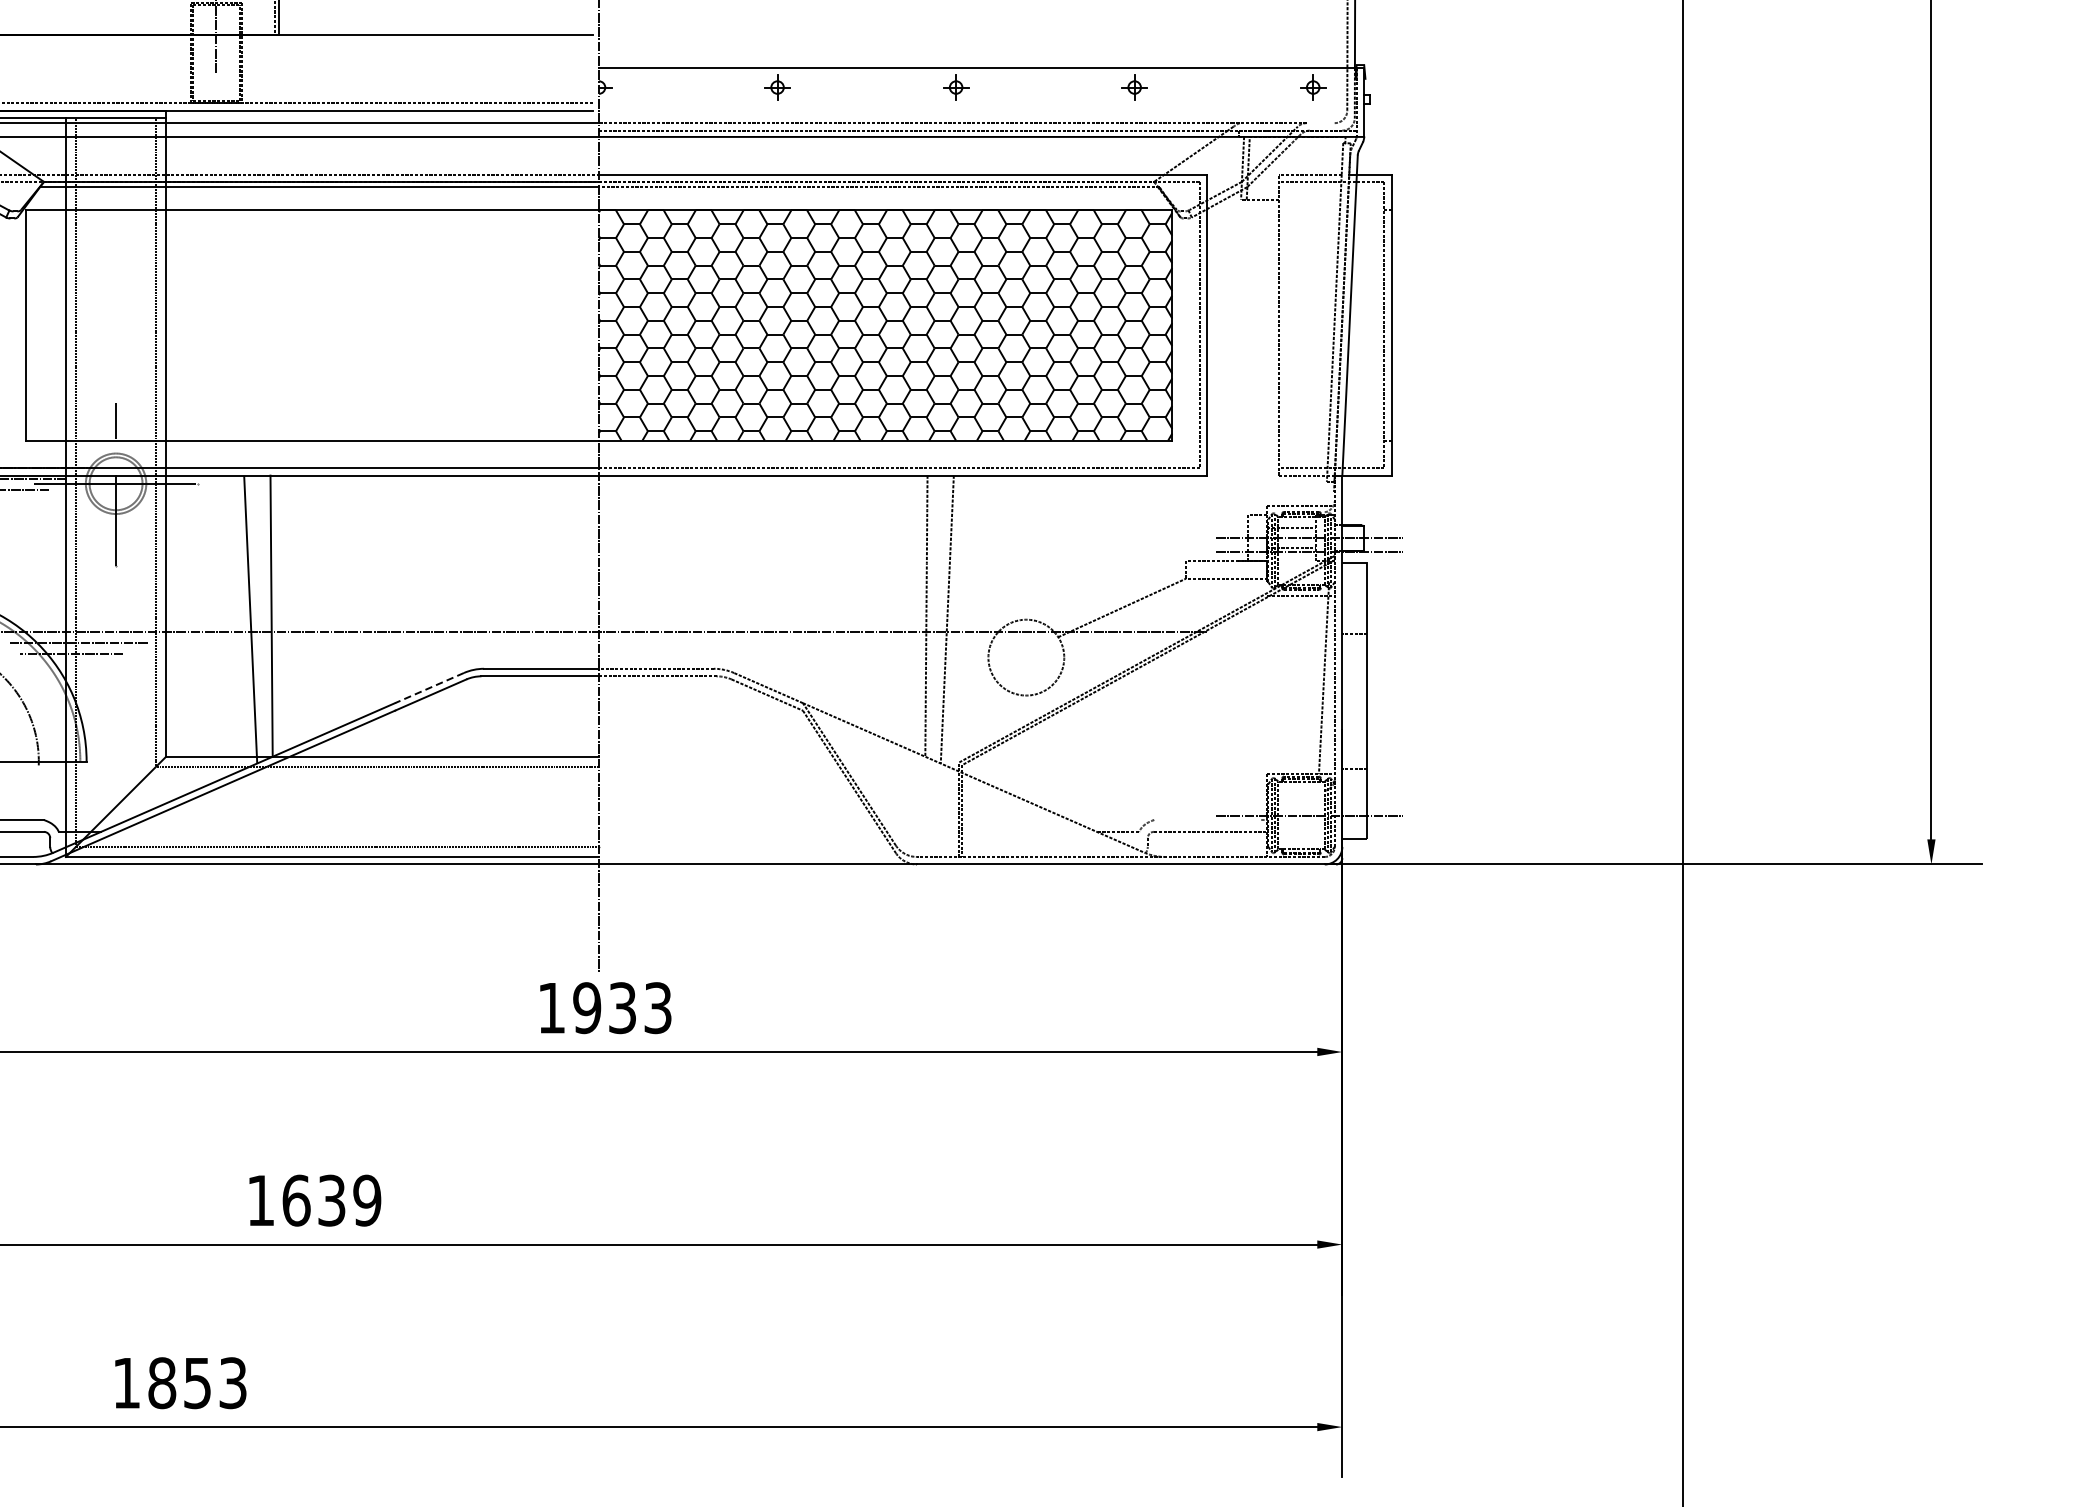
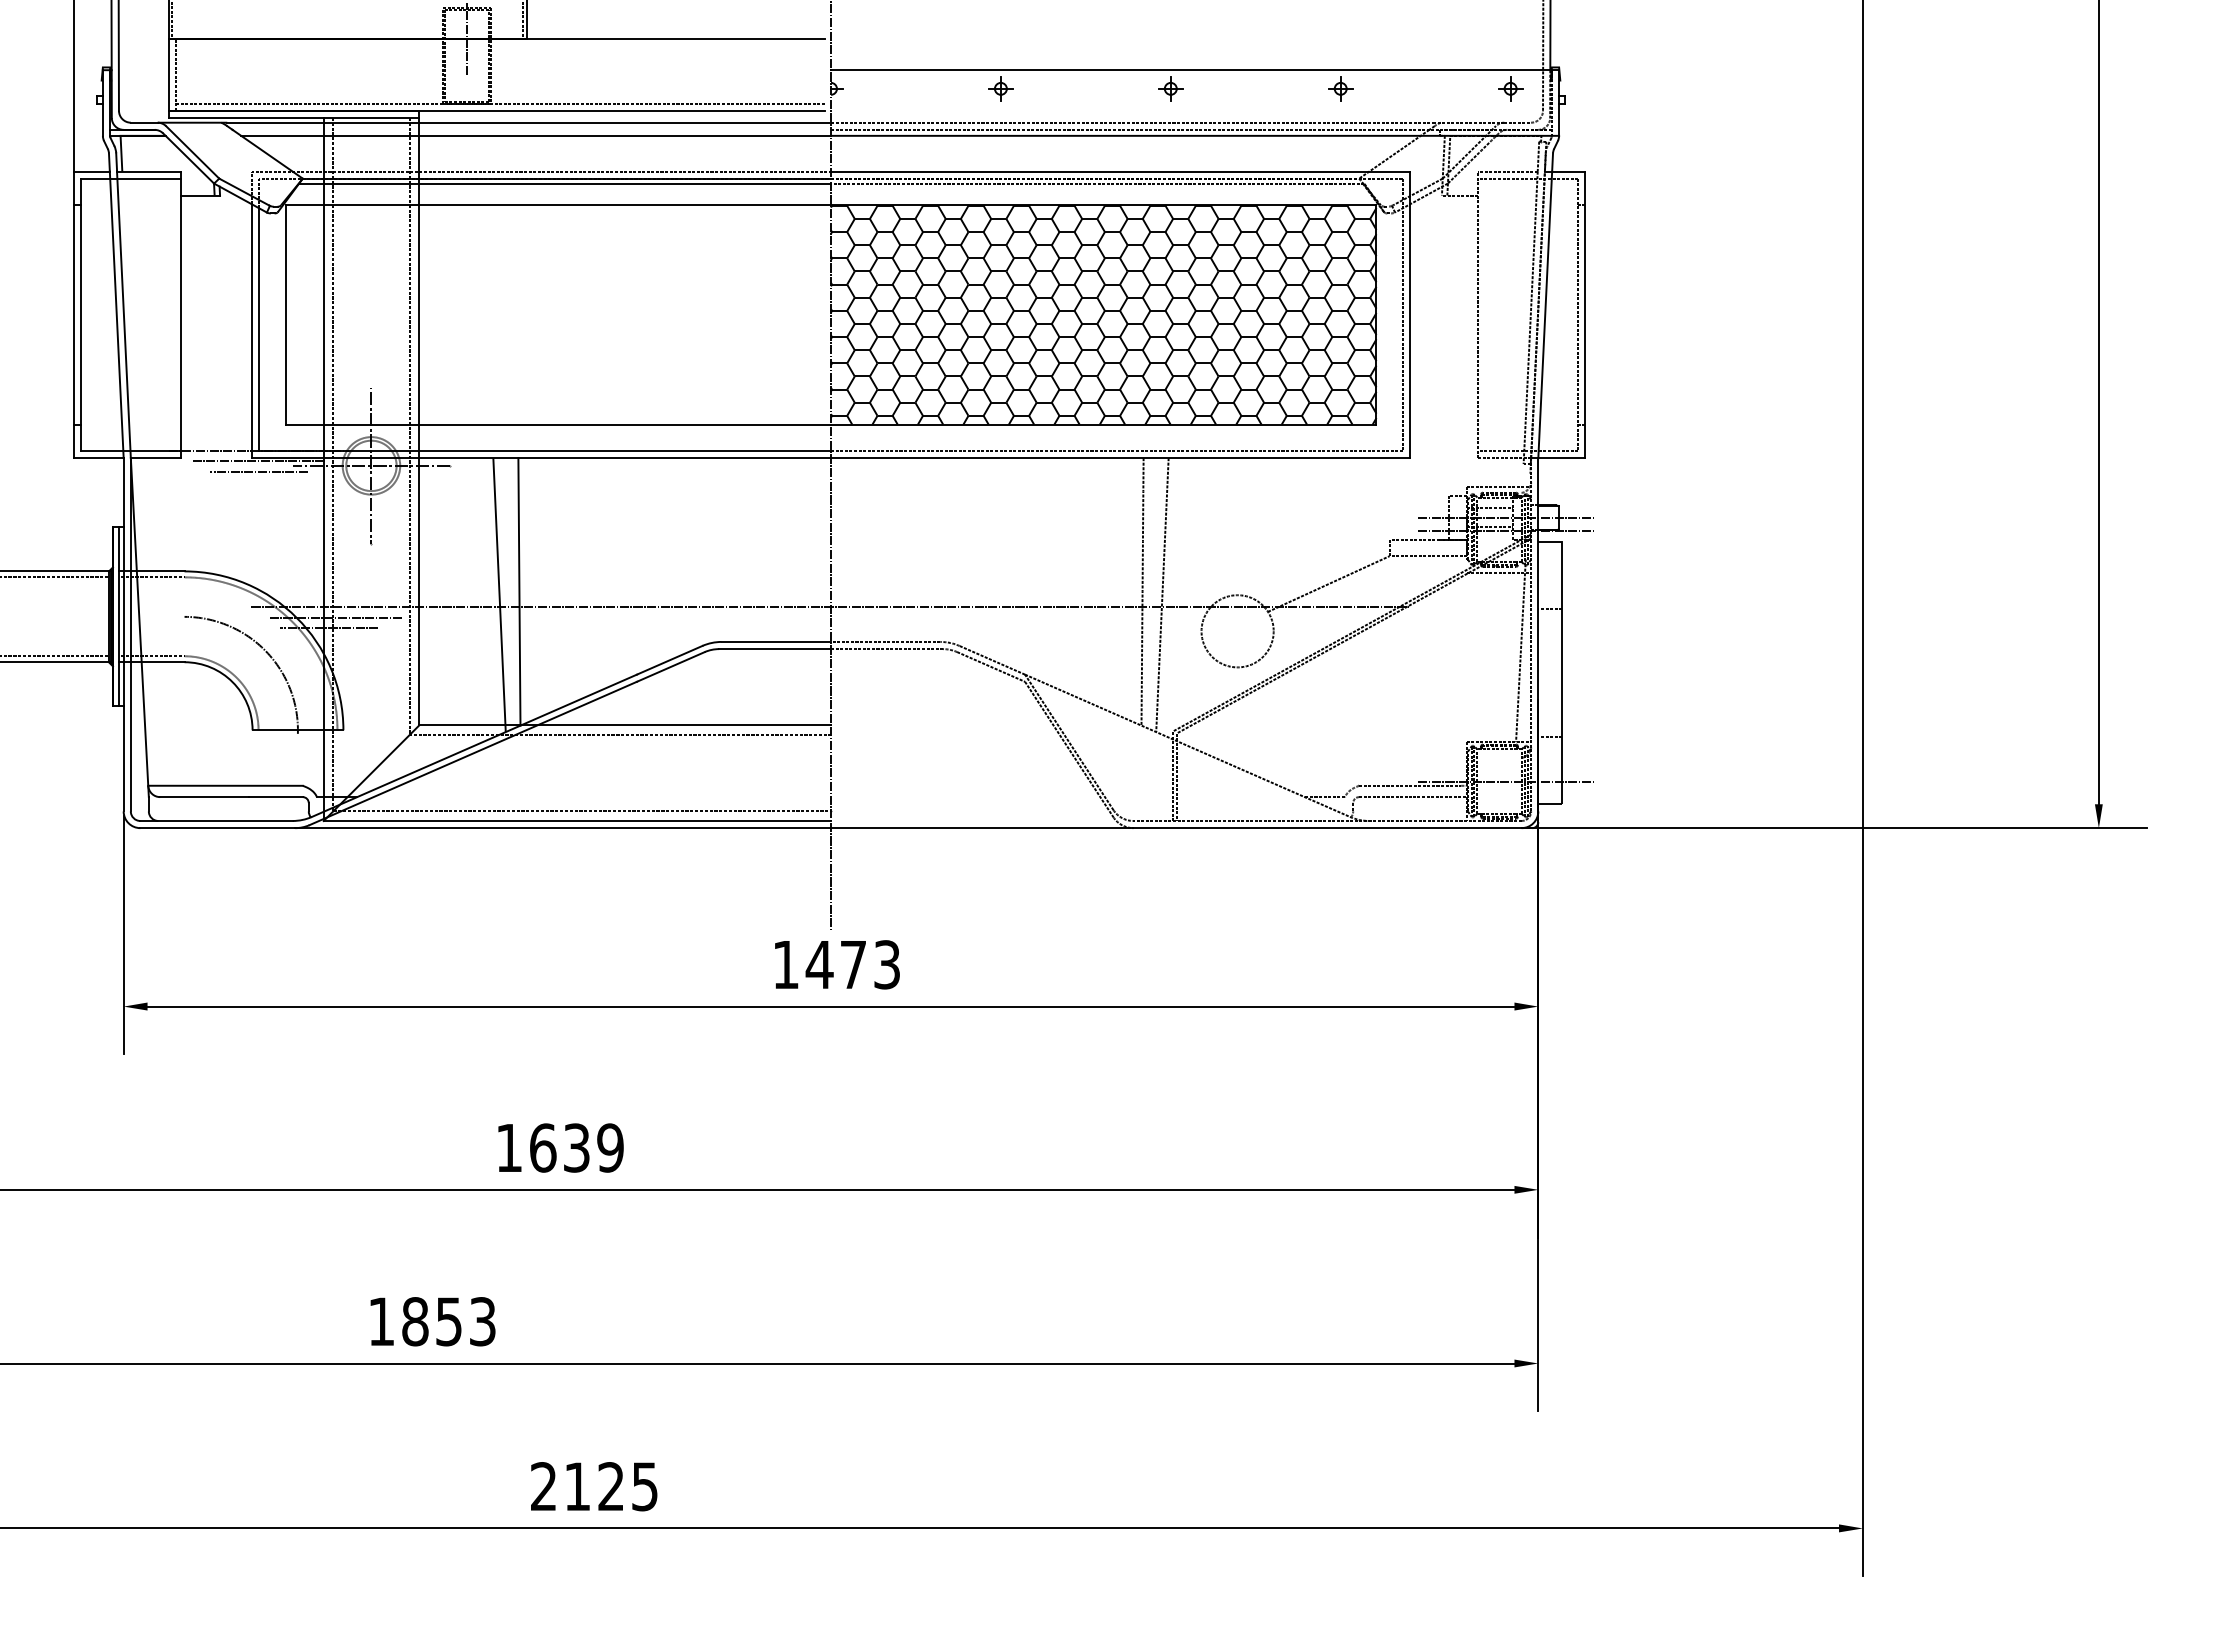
line: (1320, 122) -> (1517, 122), added
line: (429, 688) -> (669, 660), dashed -> solid
line: (1208, 819) -> (1410, 785), added
text: (603, 1007) -> (835, 964), 1933 -> 1473

